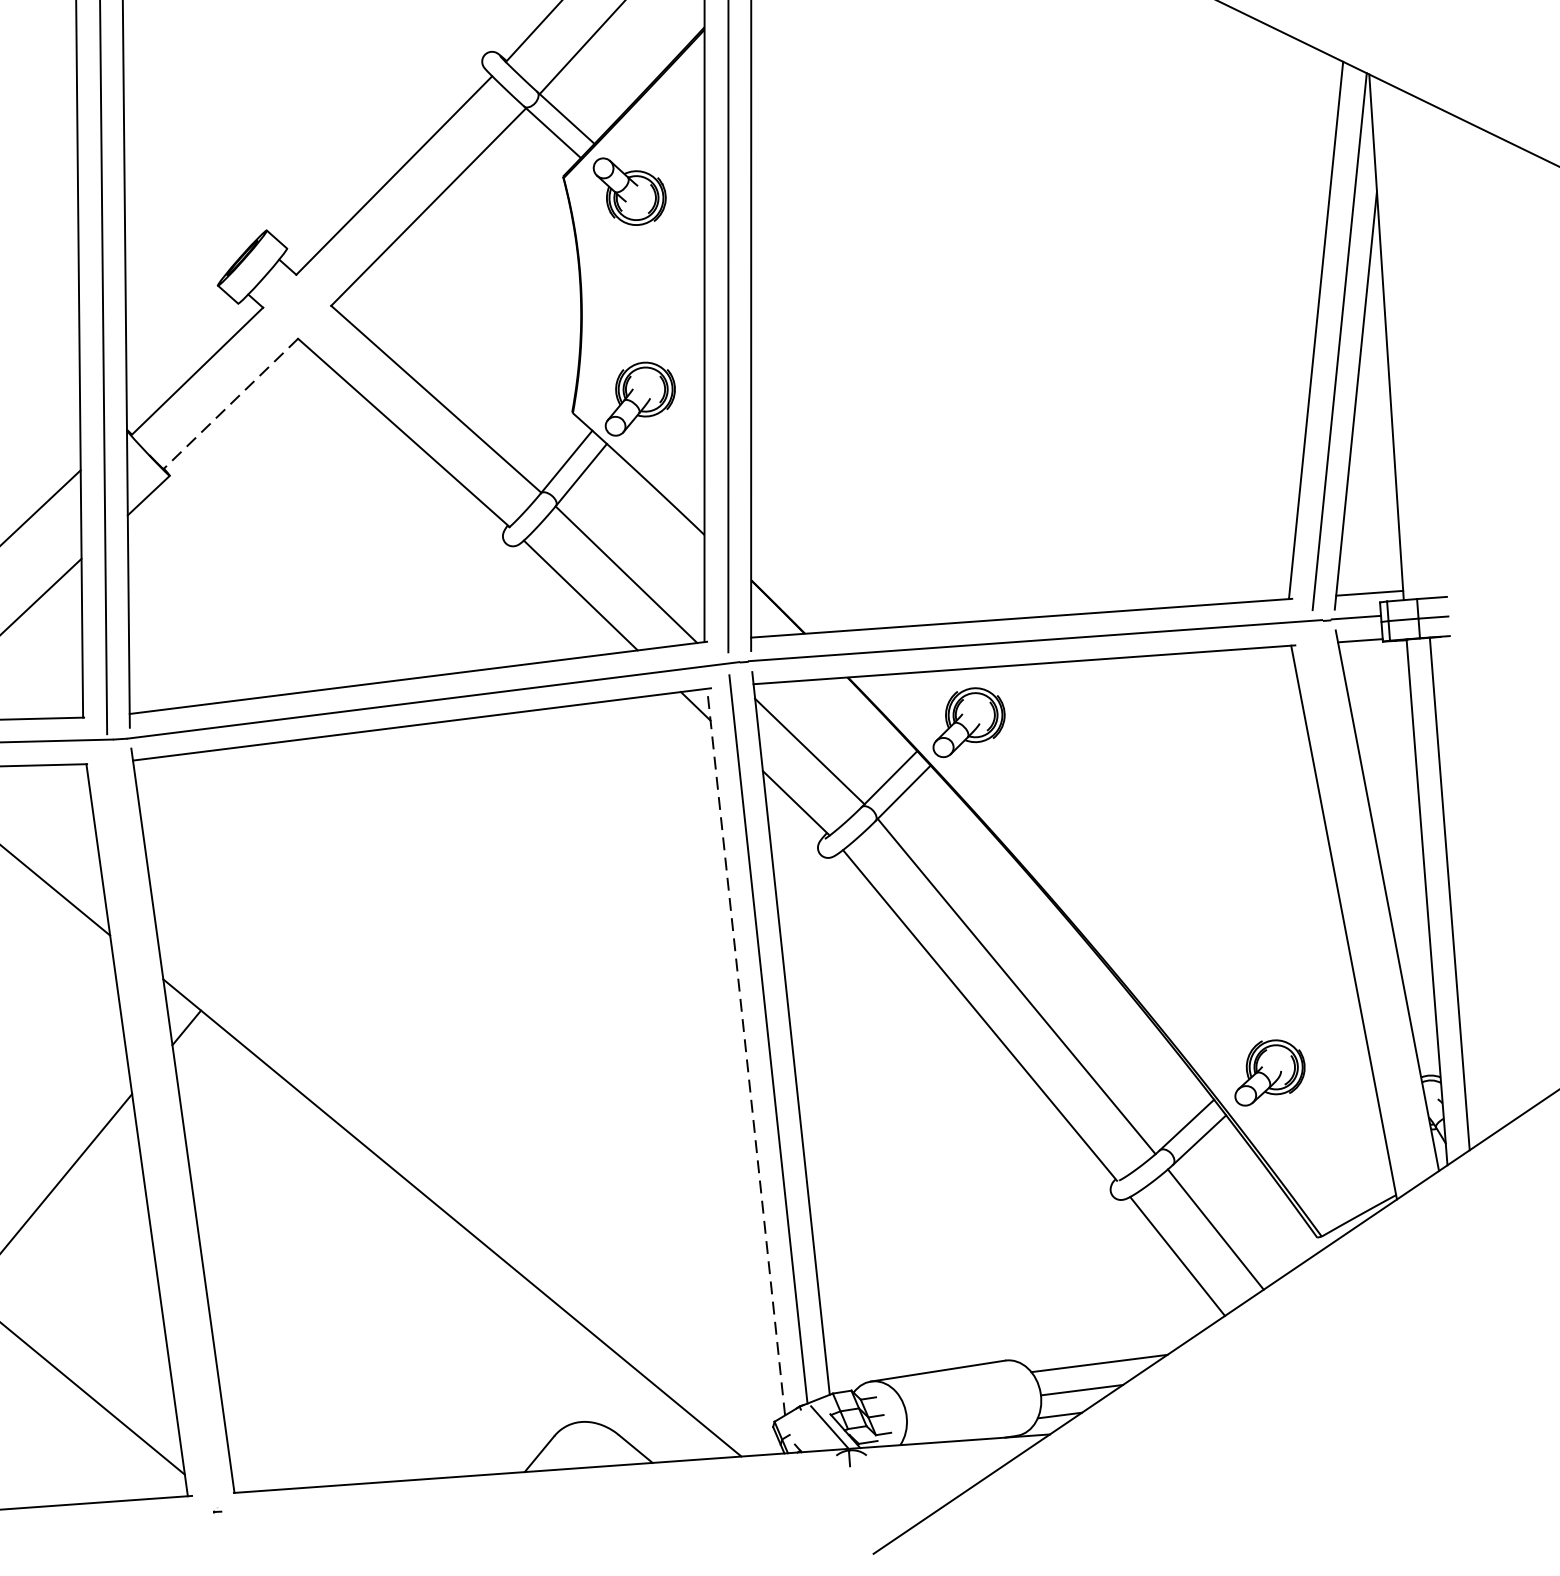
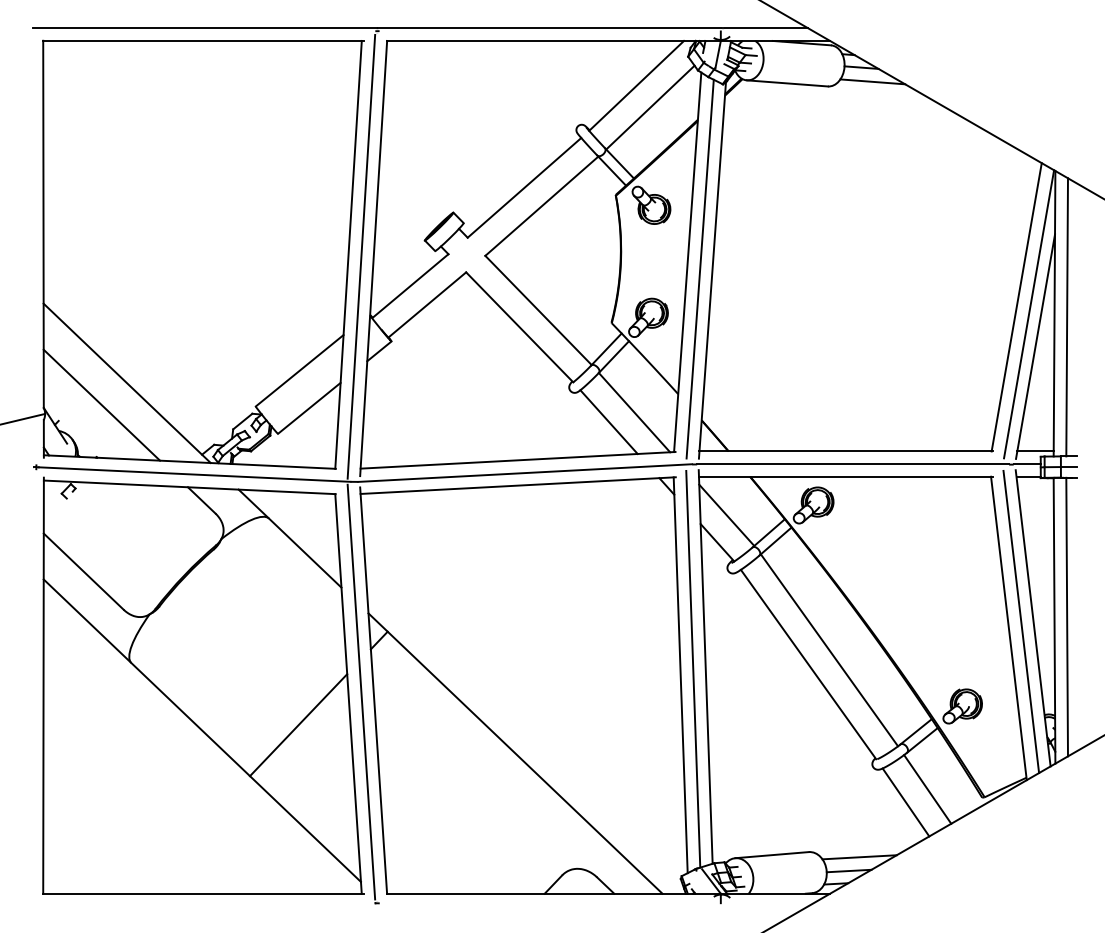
line: (1409, 342) -> (1066, 317), added
line: (231, 403) -> (427, 304), dashed -> solid
line: (1366, 908) -> (1021, 621), added
line: (745, 1050) -> (680, 674), dashed -> solid
line: (160, 1124) -> (361, 691), added

